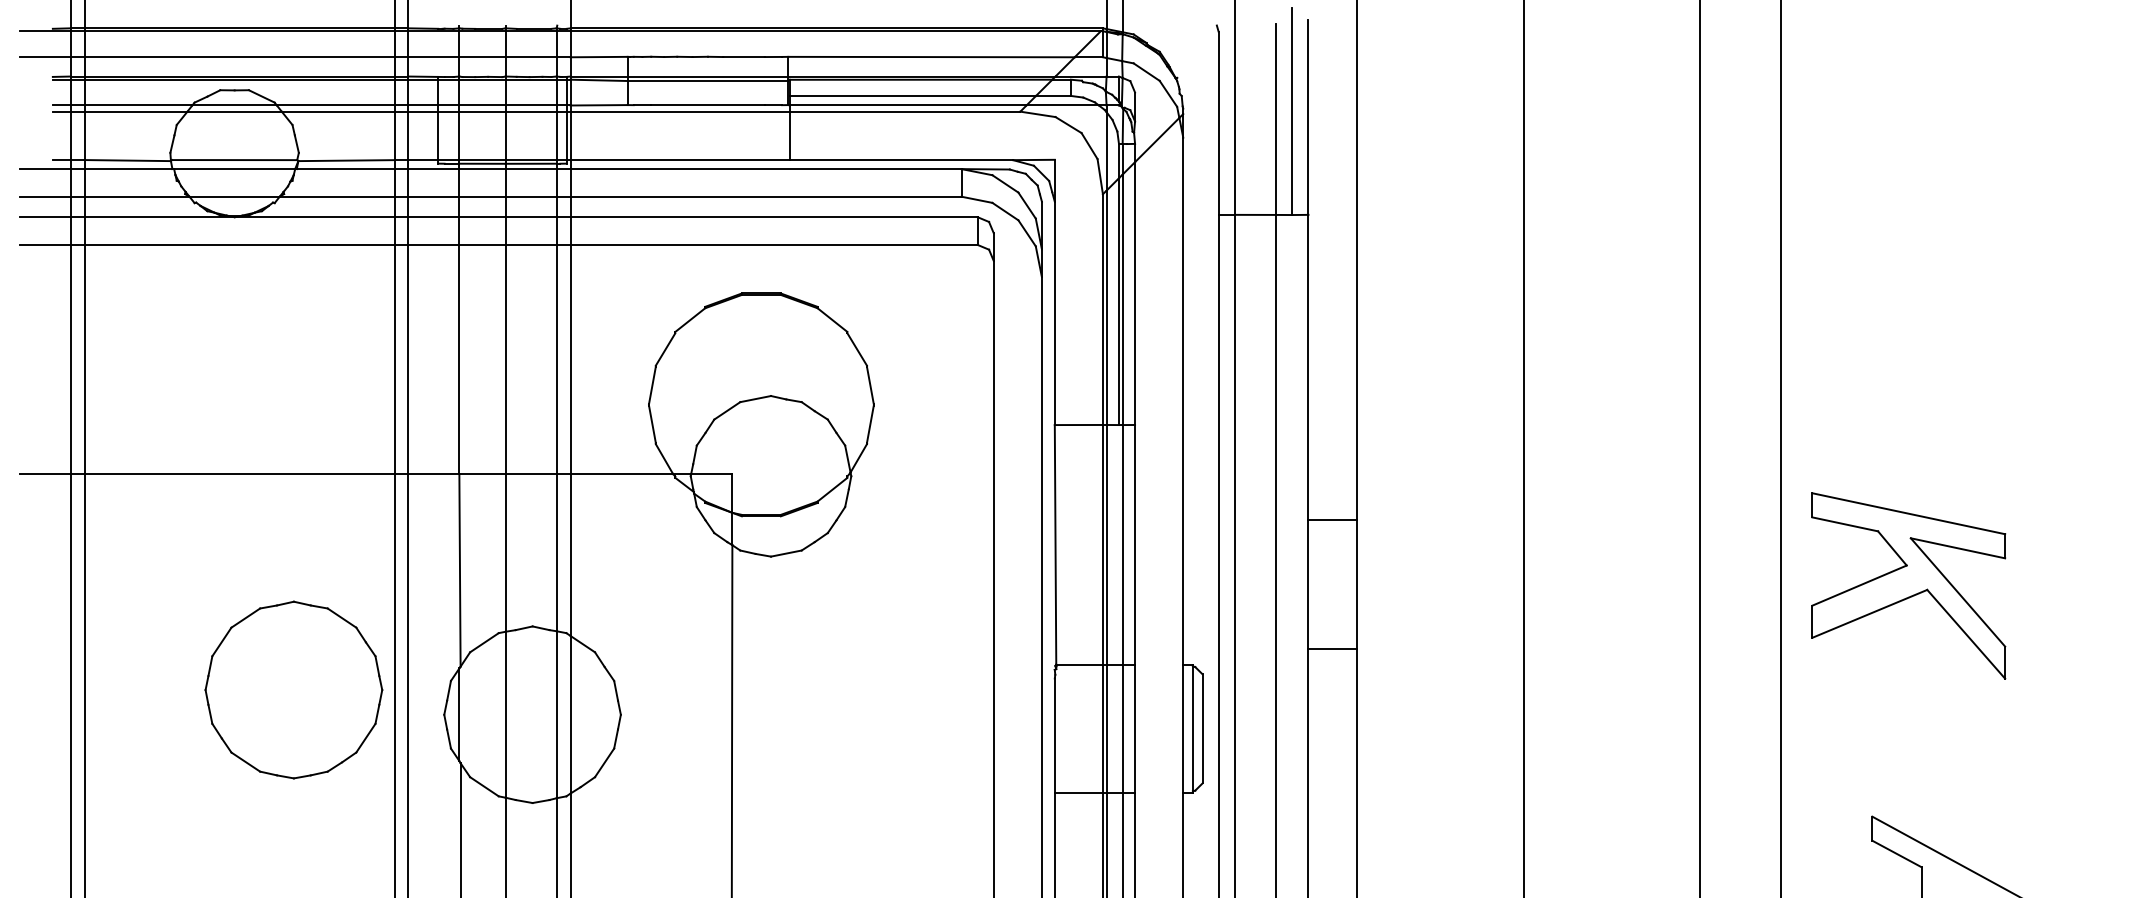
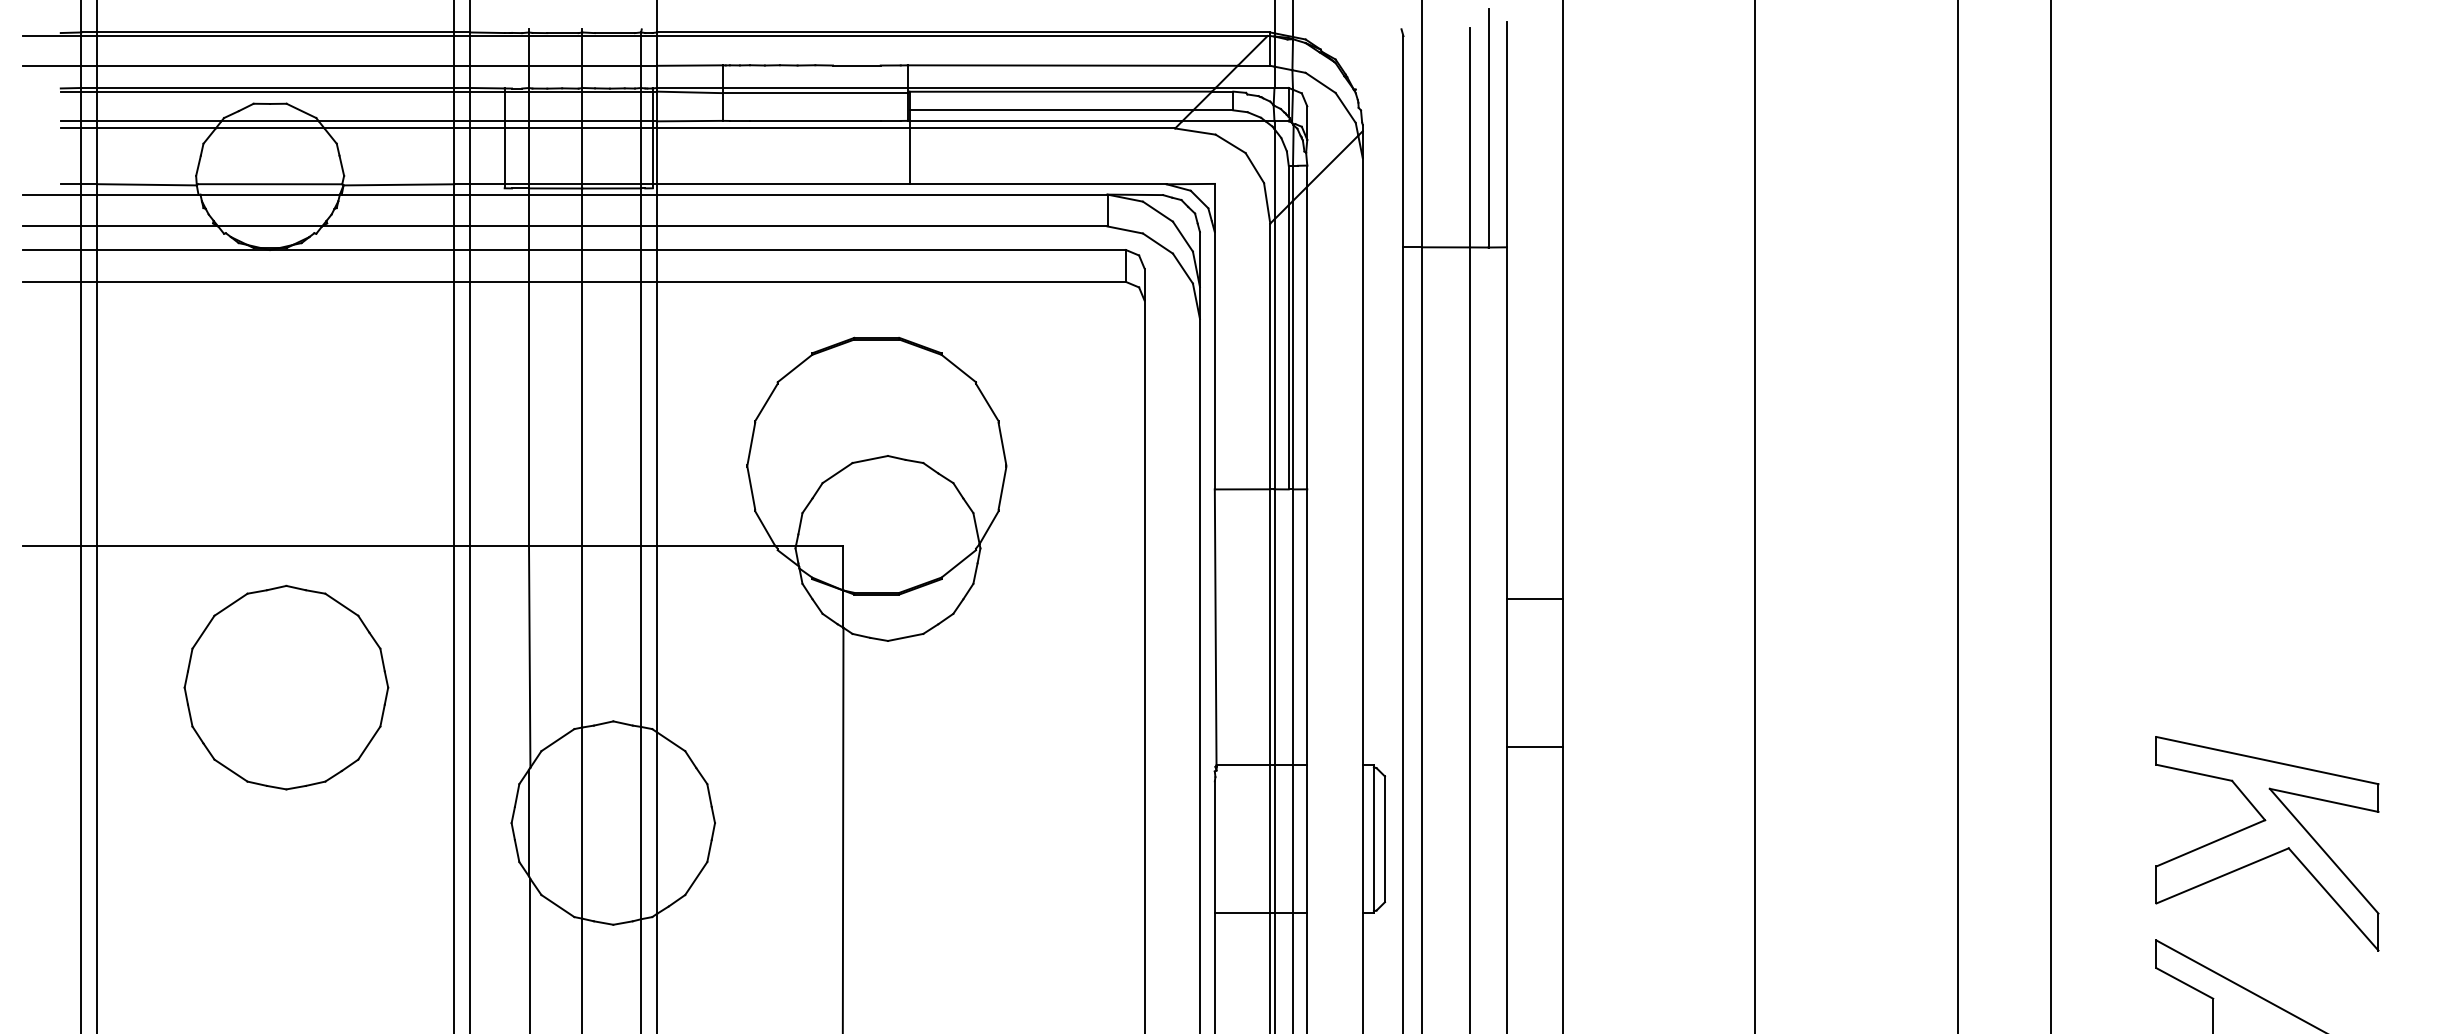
part: (1908, 585) -> (2267, 843), moved
part: (293, 689) -> (286, 687), moved

